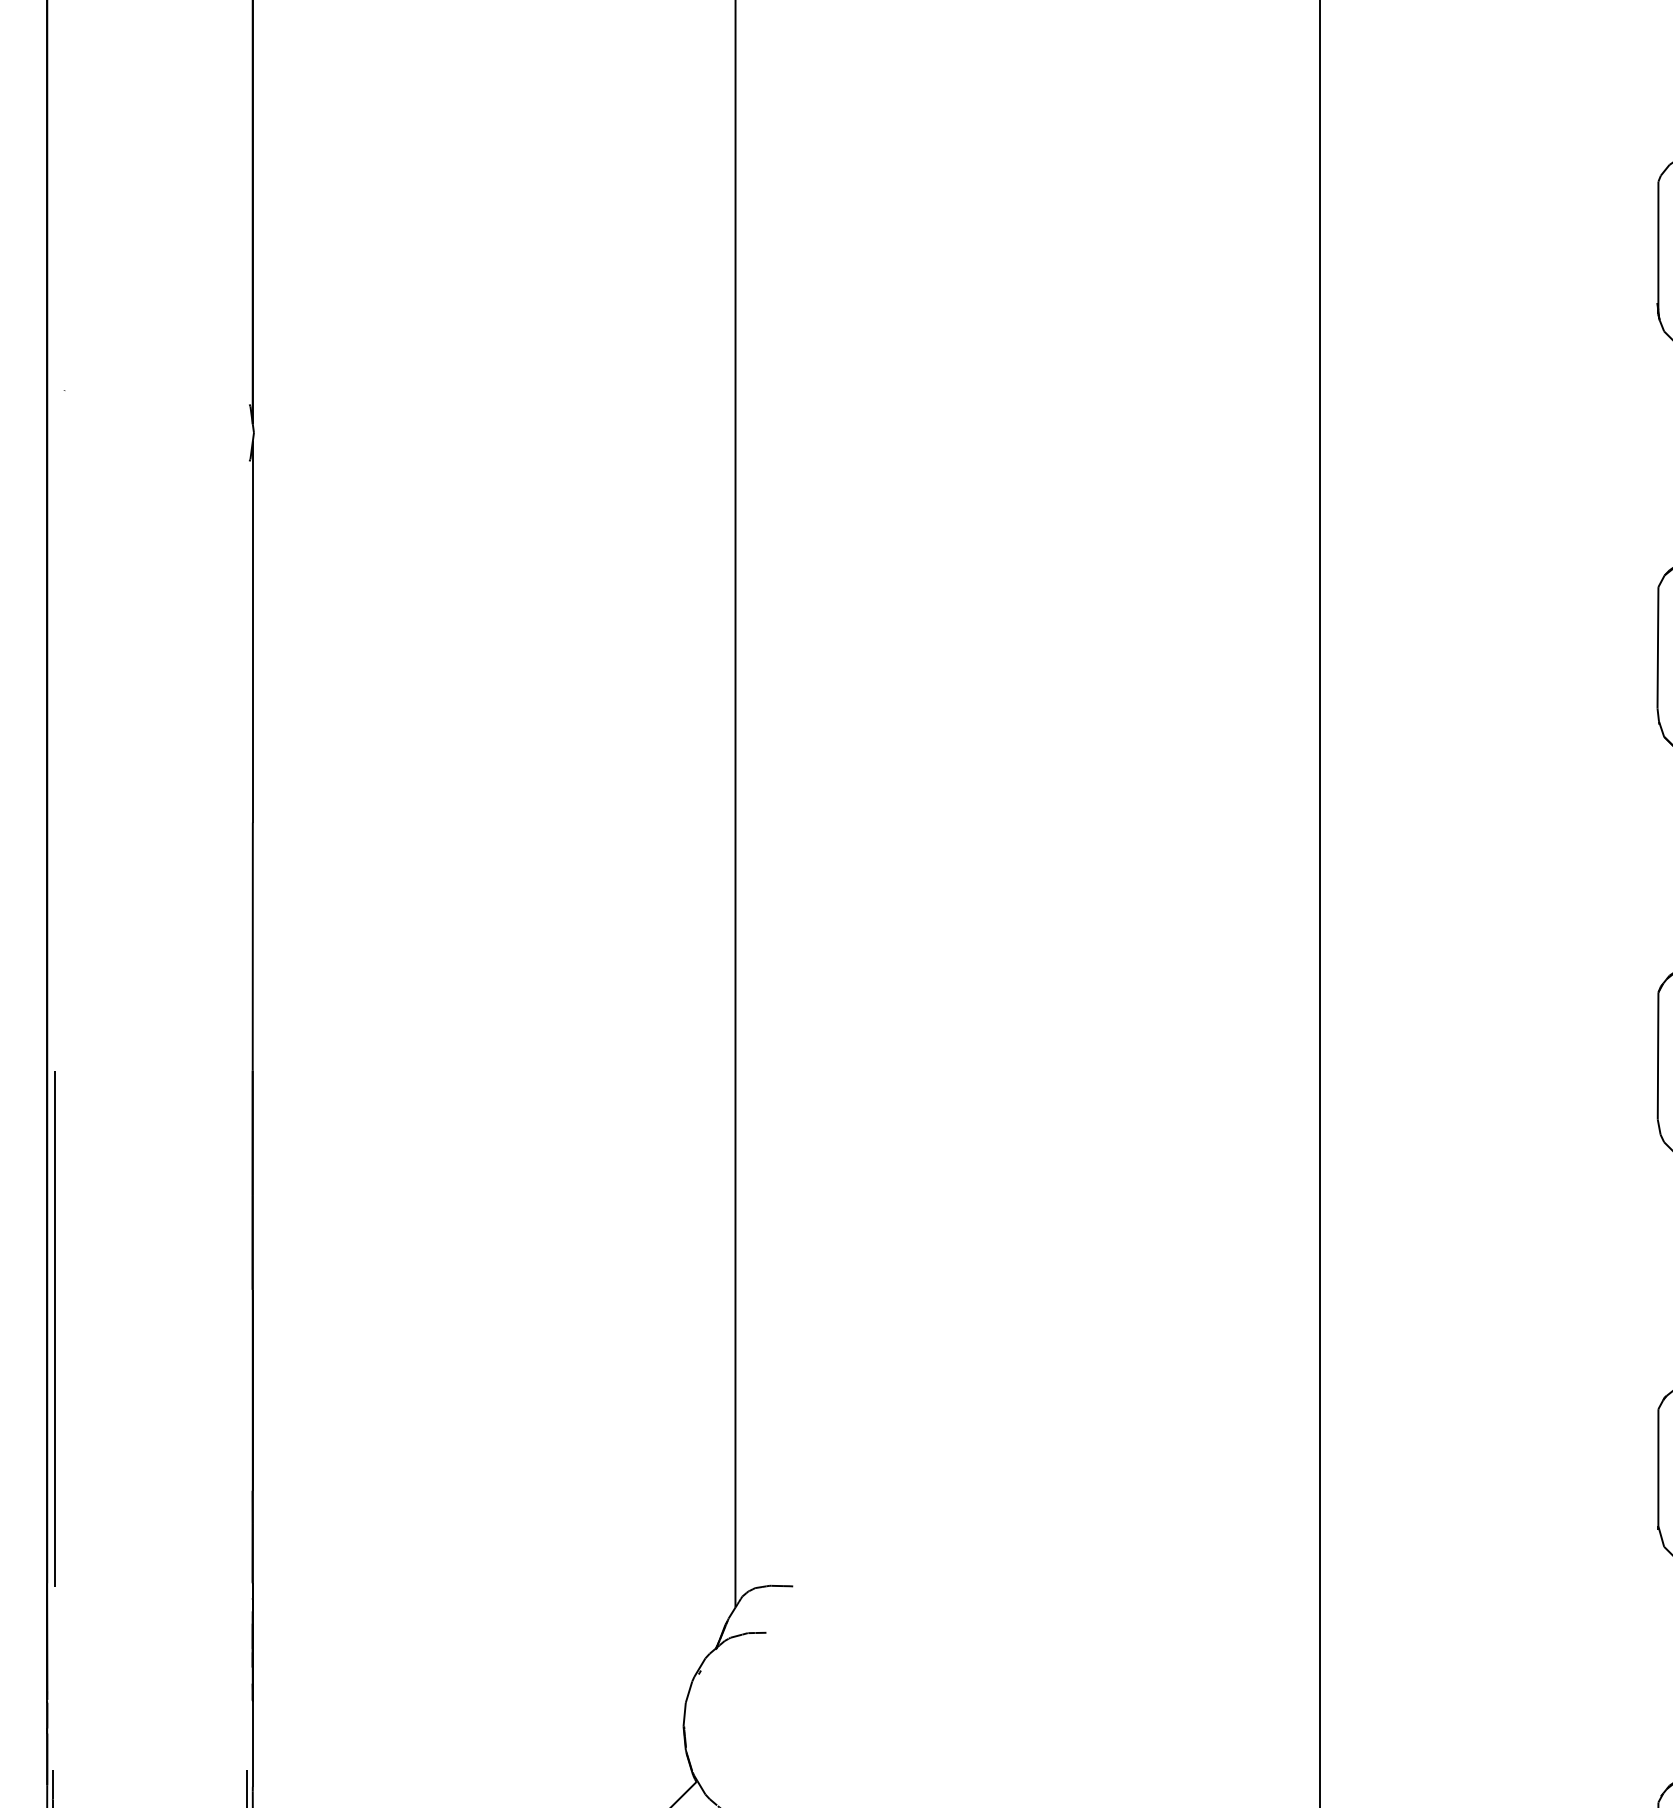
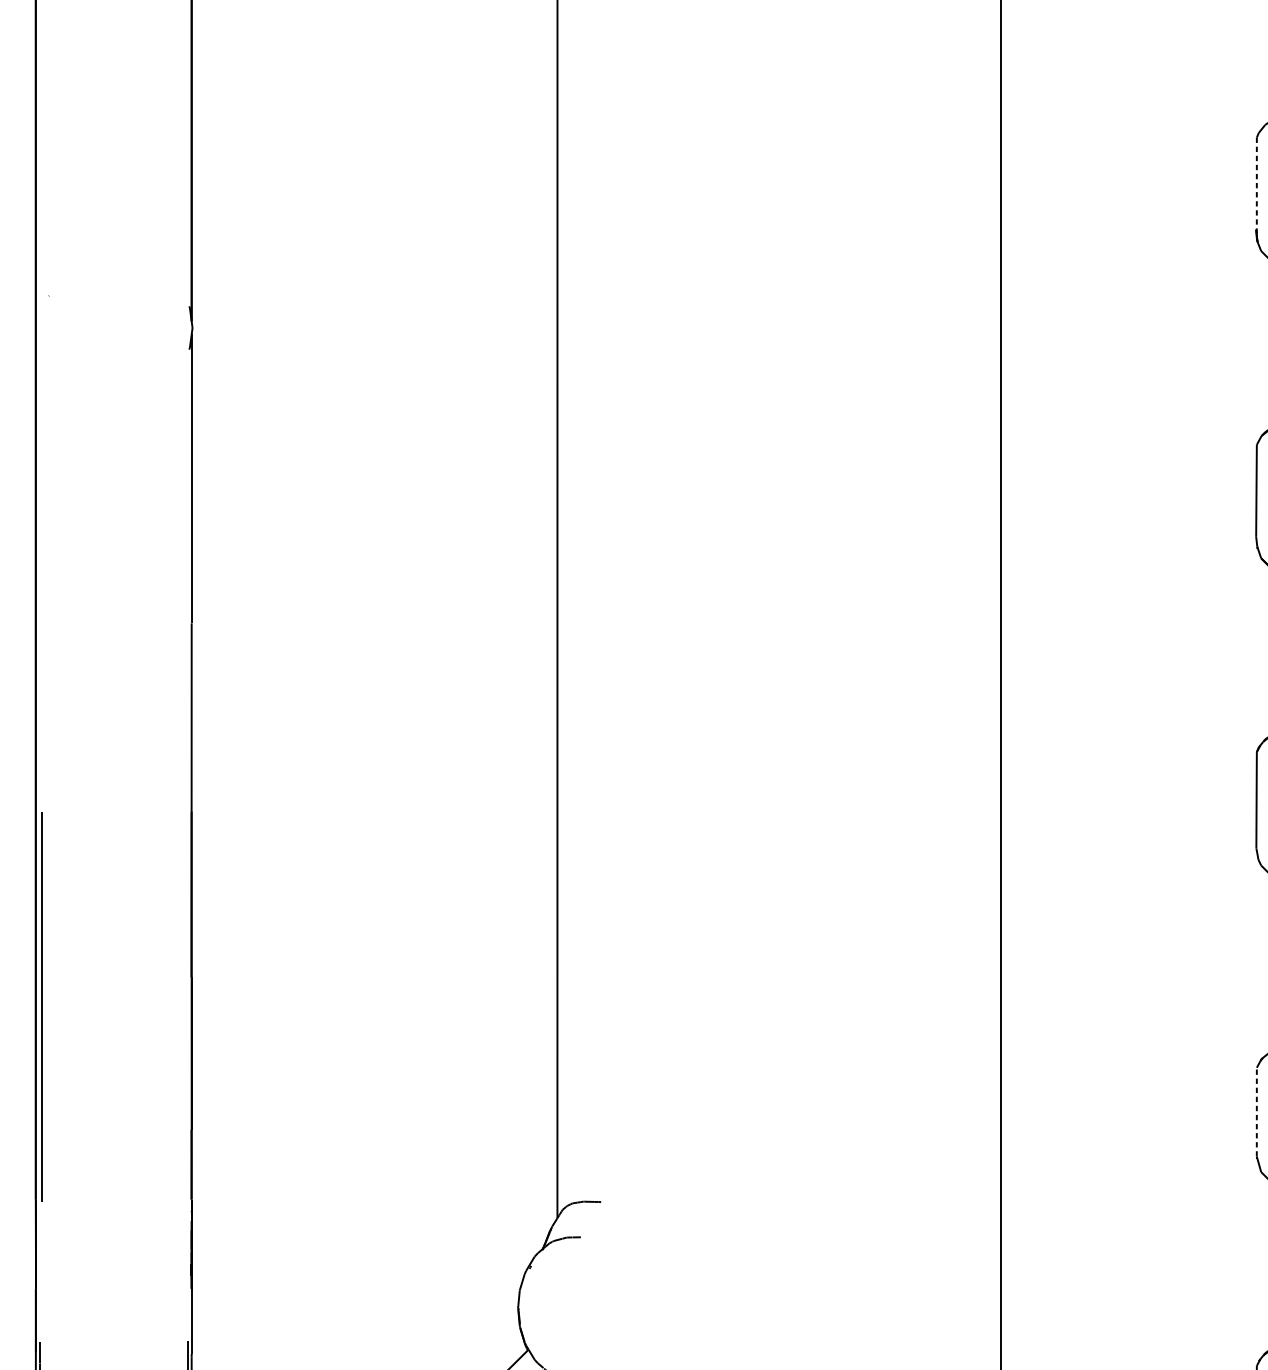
line: (1658, 246) -> (1256, 186), solid -> dashed
line: (1658, 1467) -> (1256, 1112), solid -> dashed

